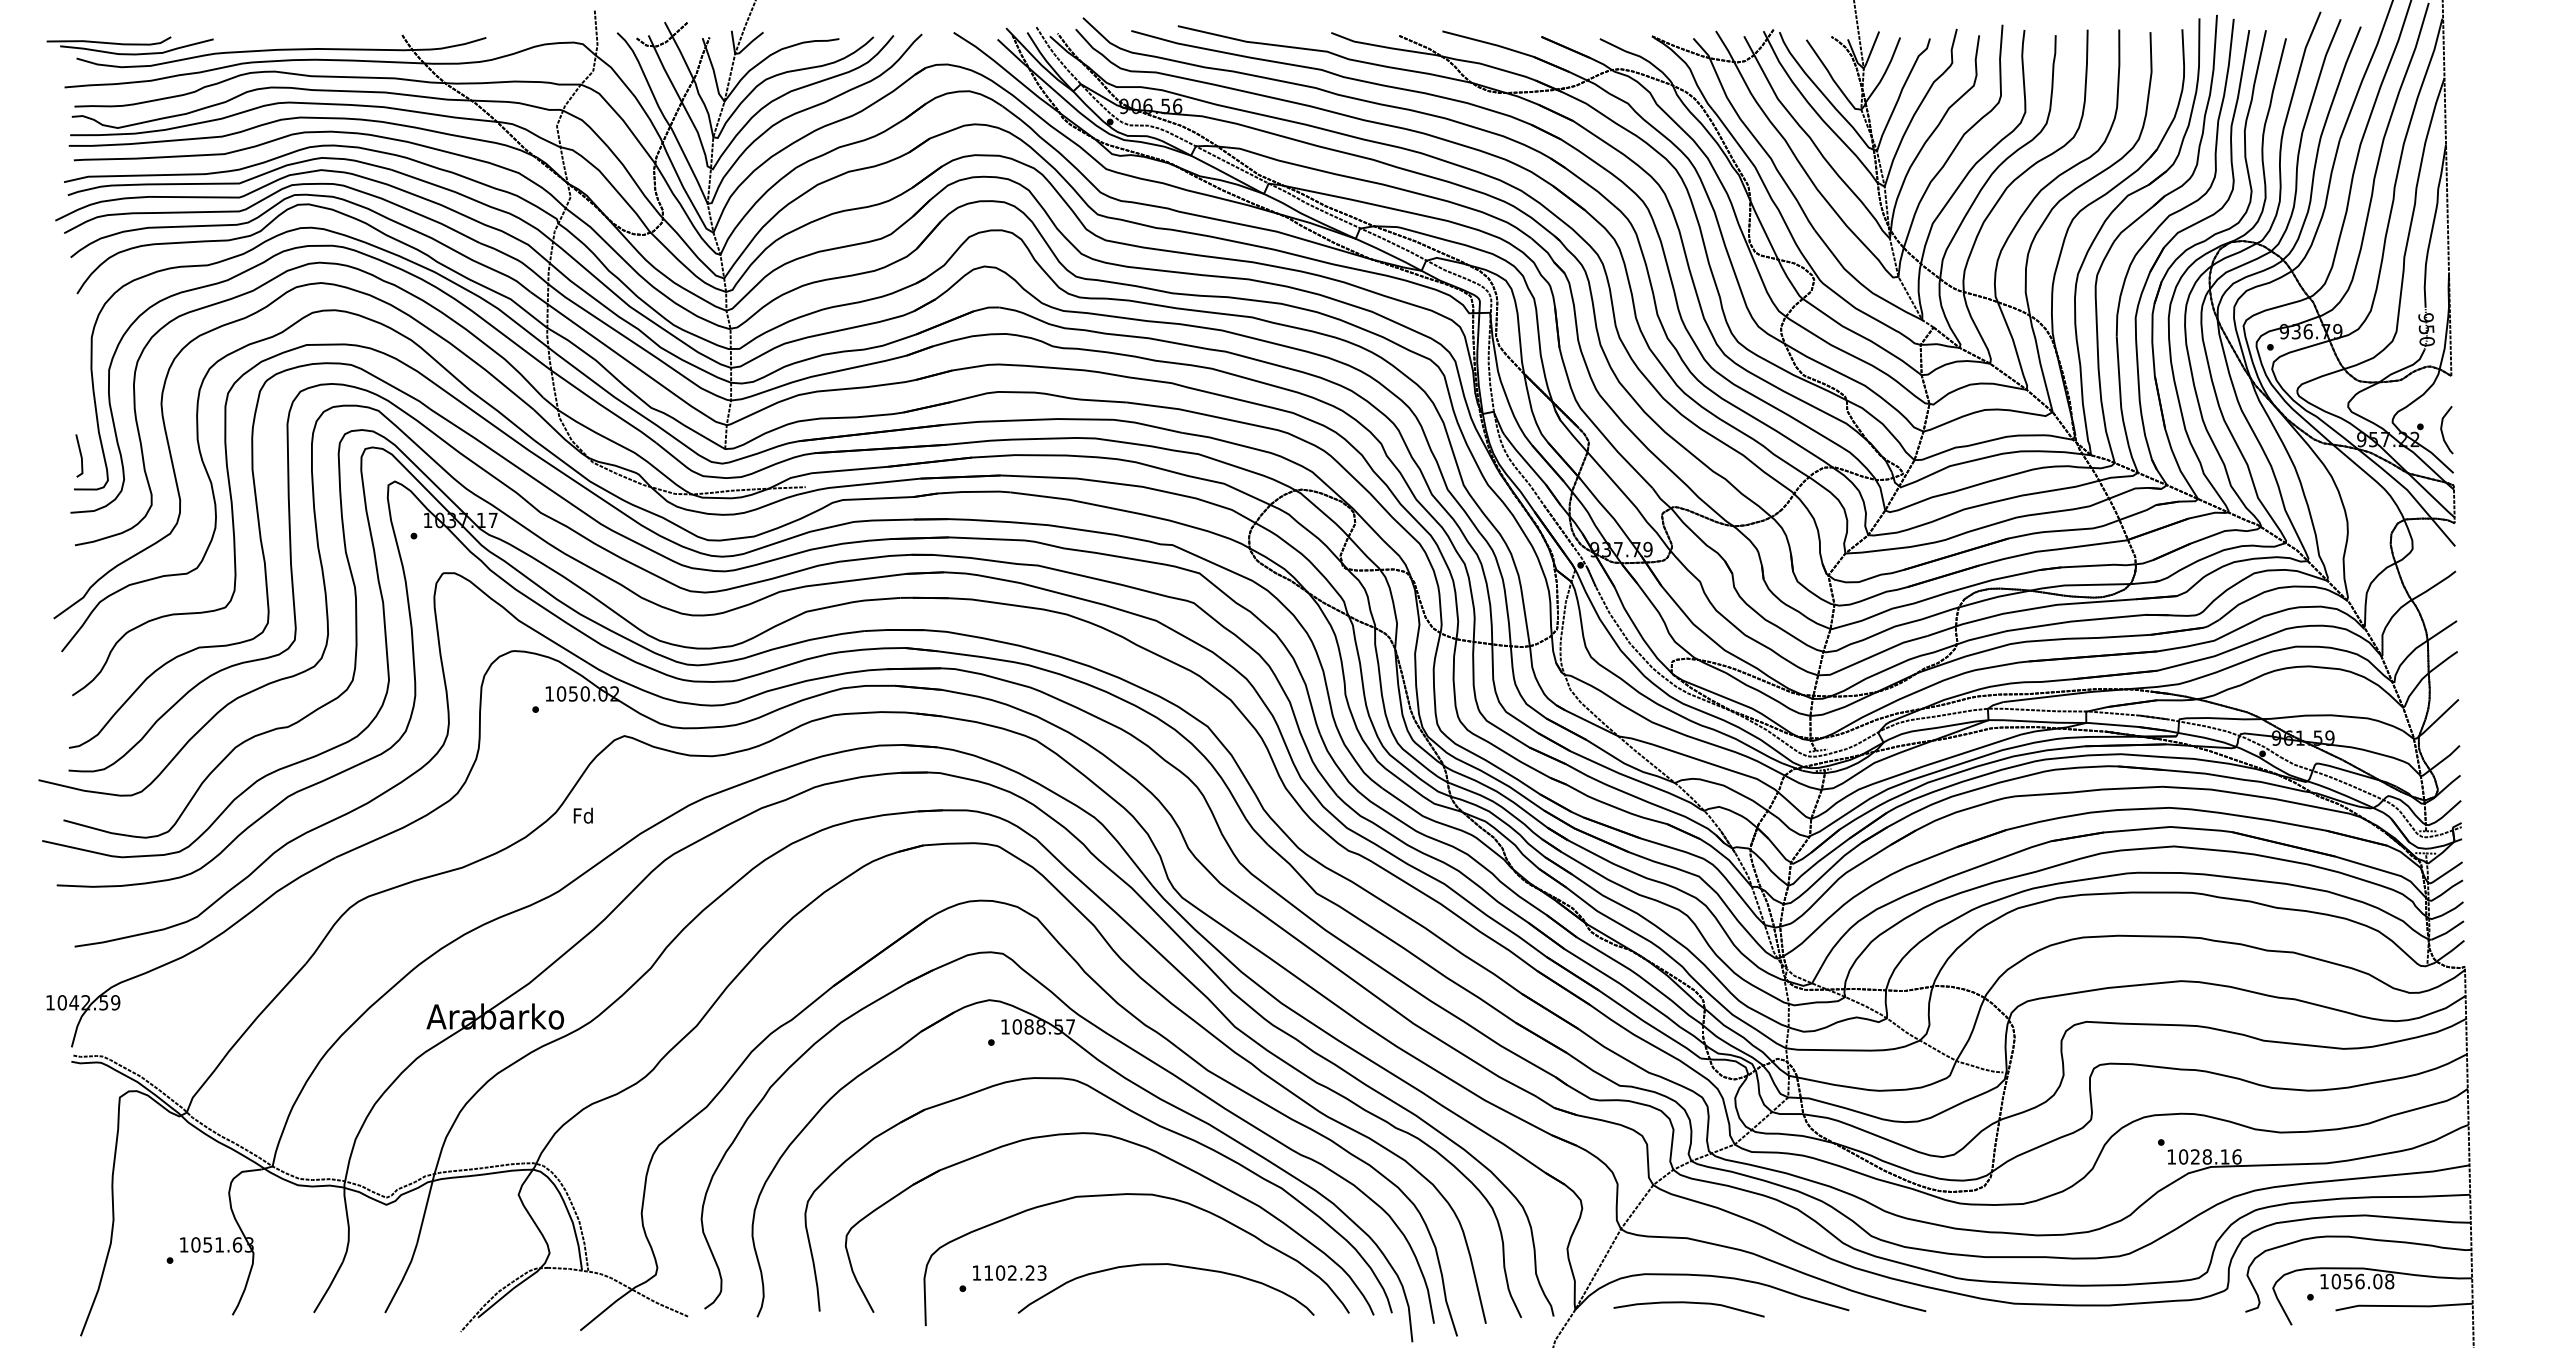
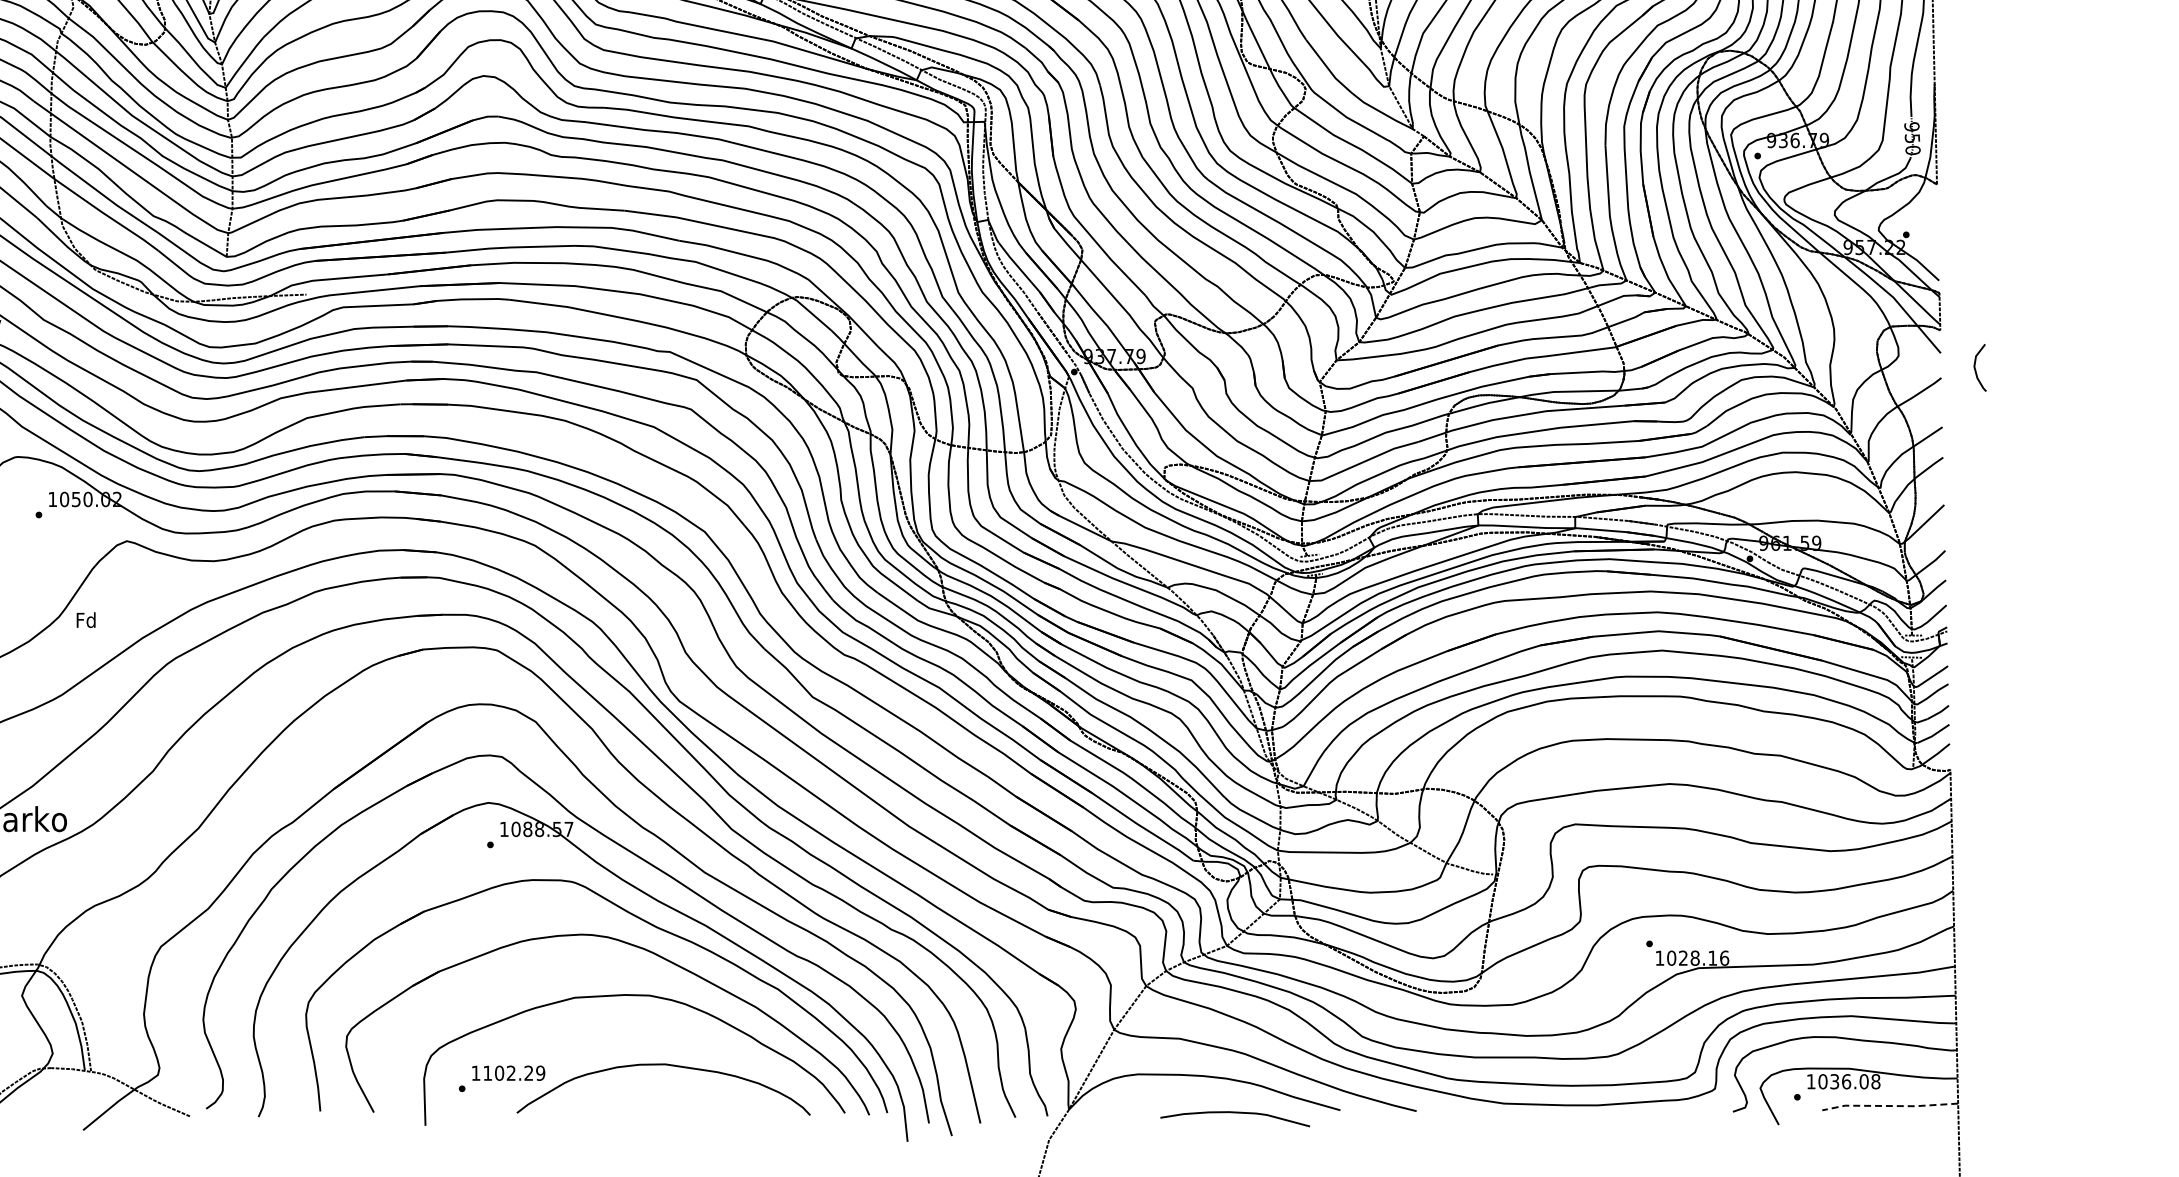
curve: (2442, 430) -> (1975, 368), moved
text: (1041, 1272) -> (540, 1072), 1102.23 -> 1102.29
text: (2348, 1280) -> (1835, 1080), 1056.08 -> 1036.08
curve: (1688, 1303) -> (1234, 1113), moved
line: (2404, 1306) -> (1890, 1106), solid -> dashed

